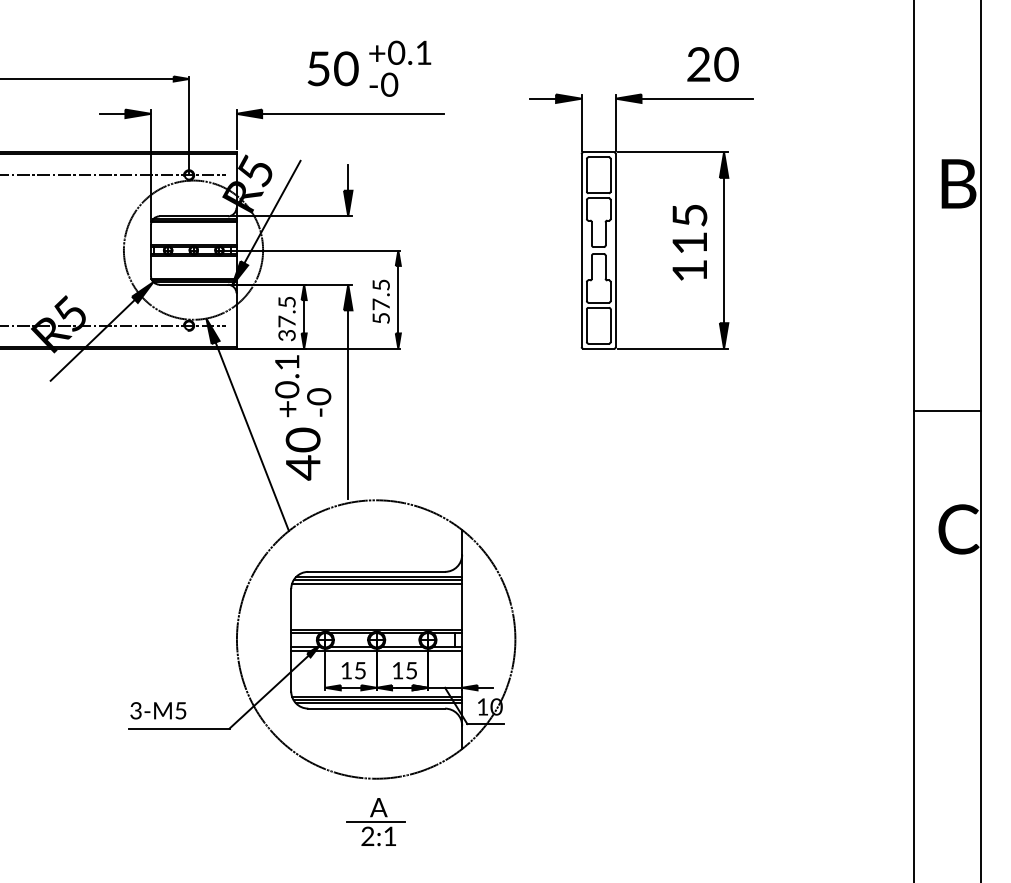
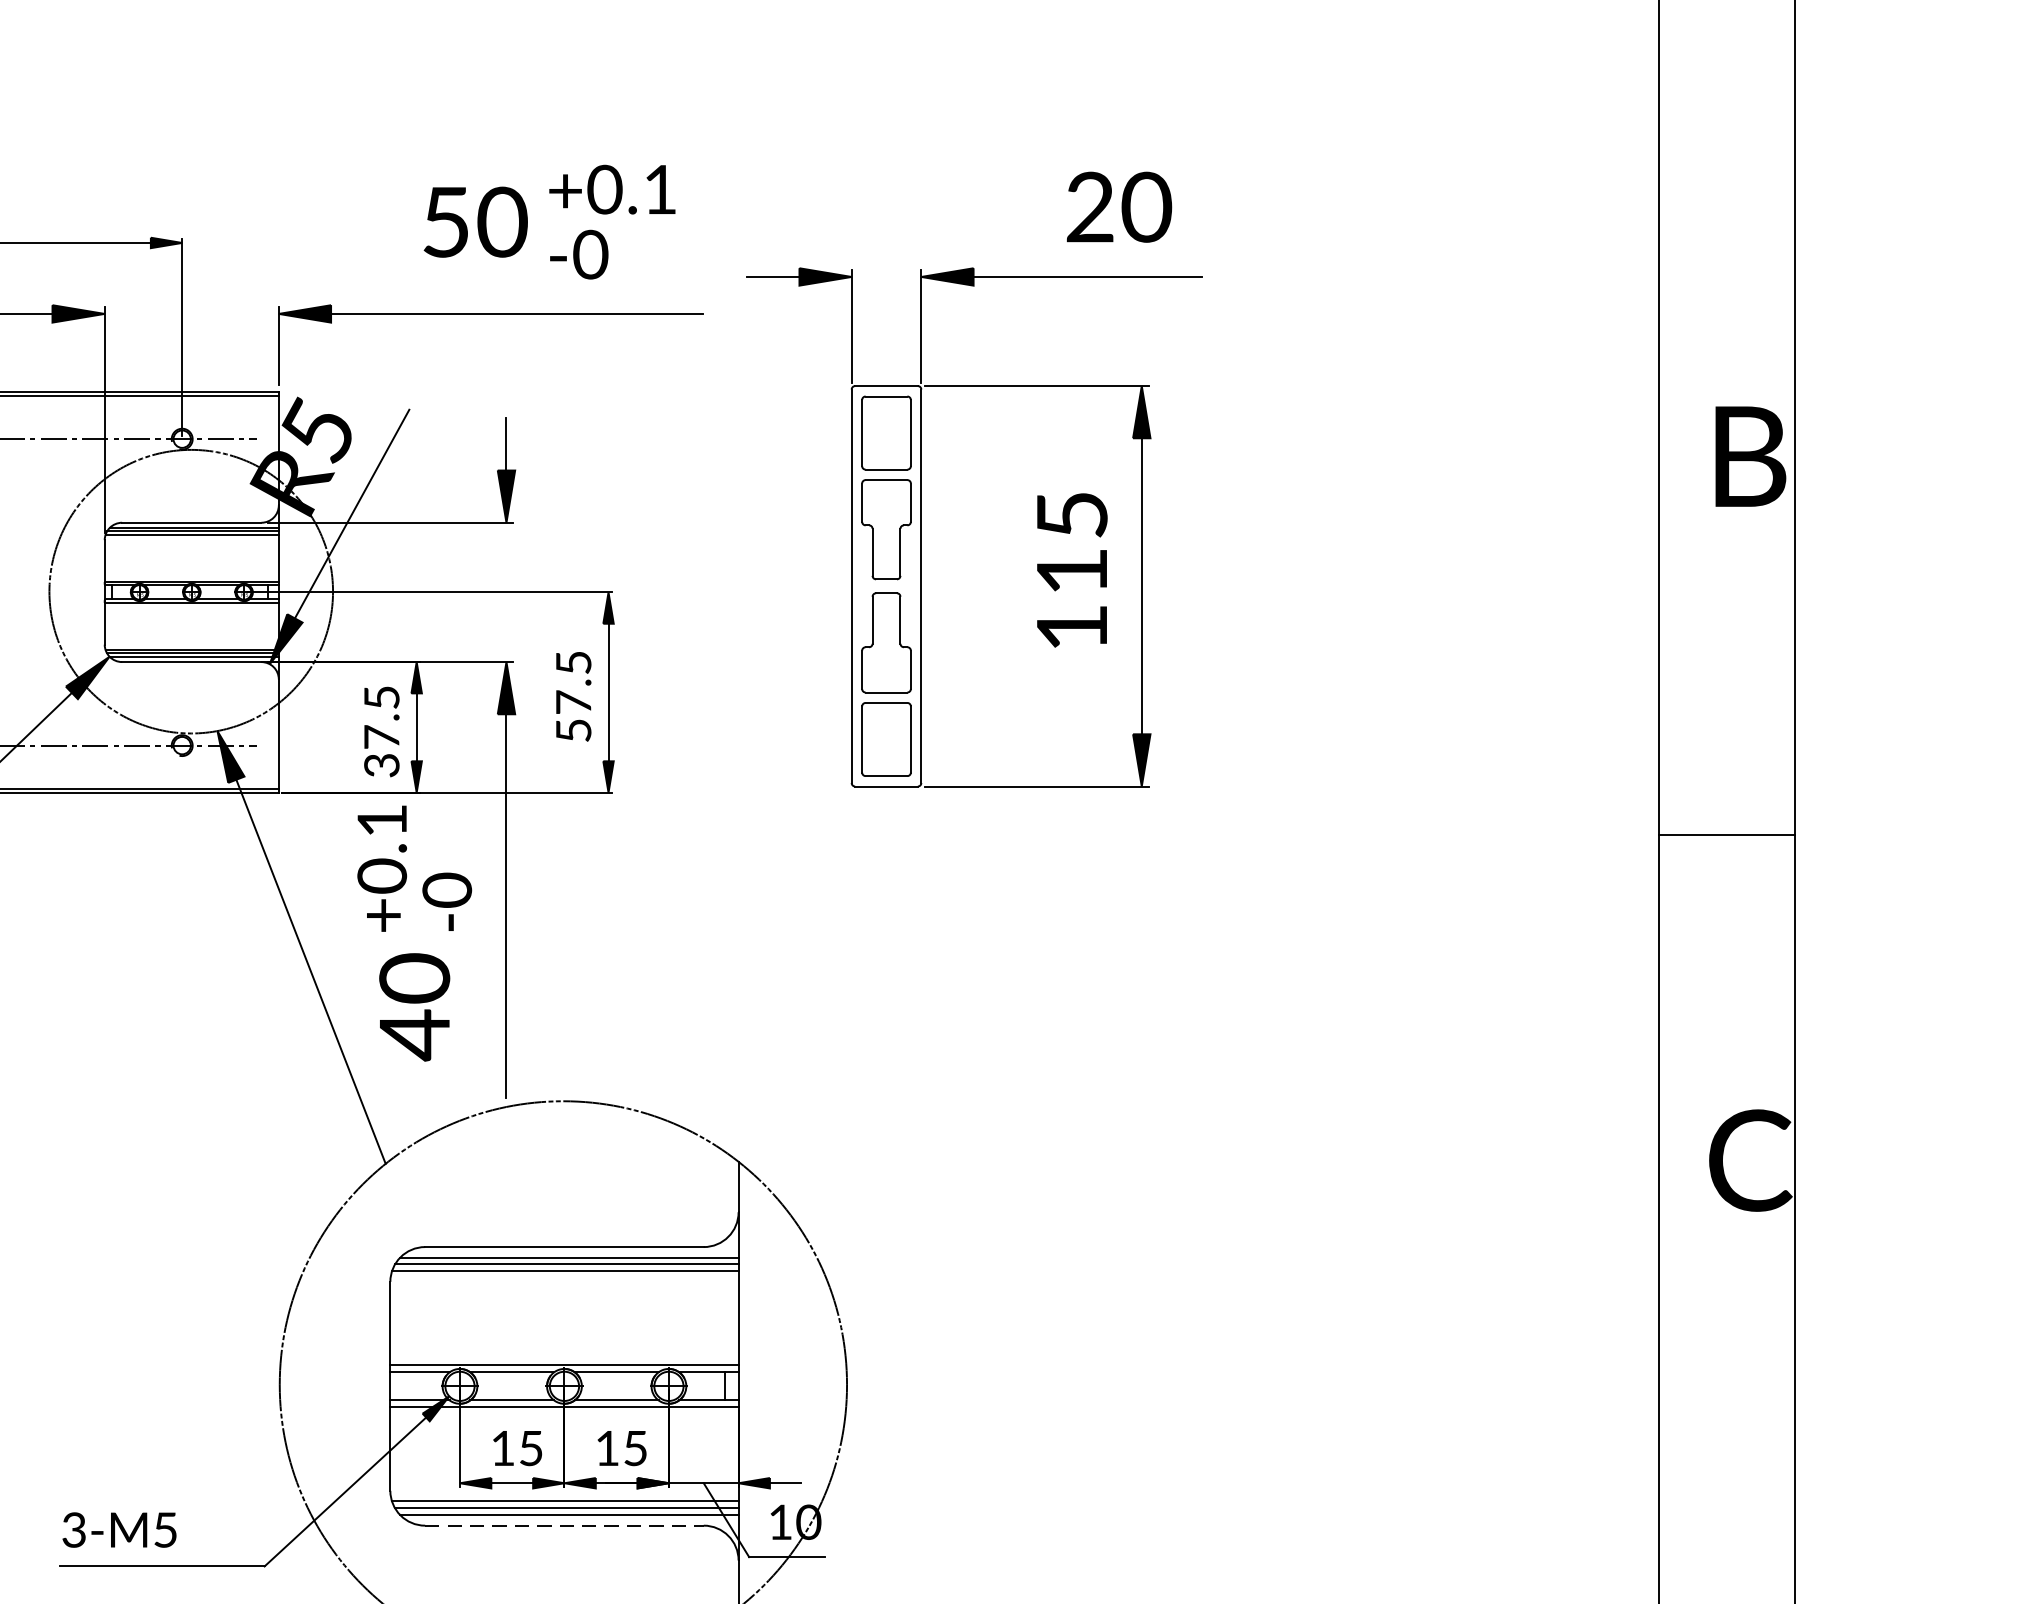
part: (641, 198) -> (973, 480), moved
line: (946, 411) -> (1725, 834), moved
line: (377, 708) -> (566, 1525), solid -> dashed

